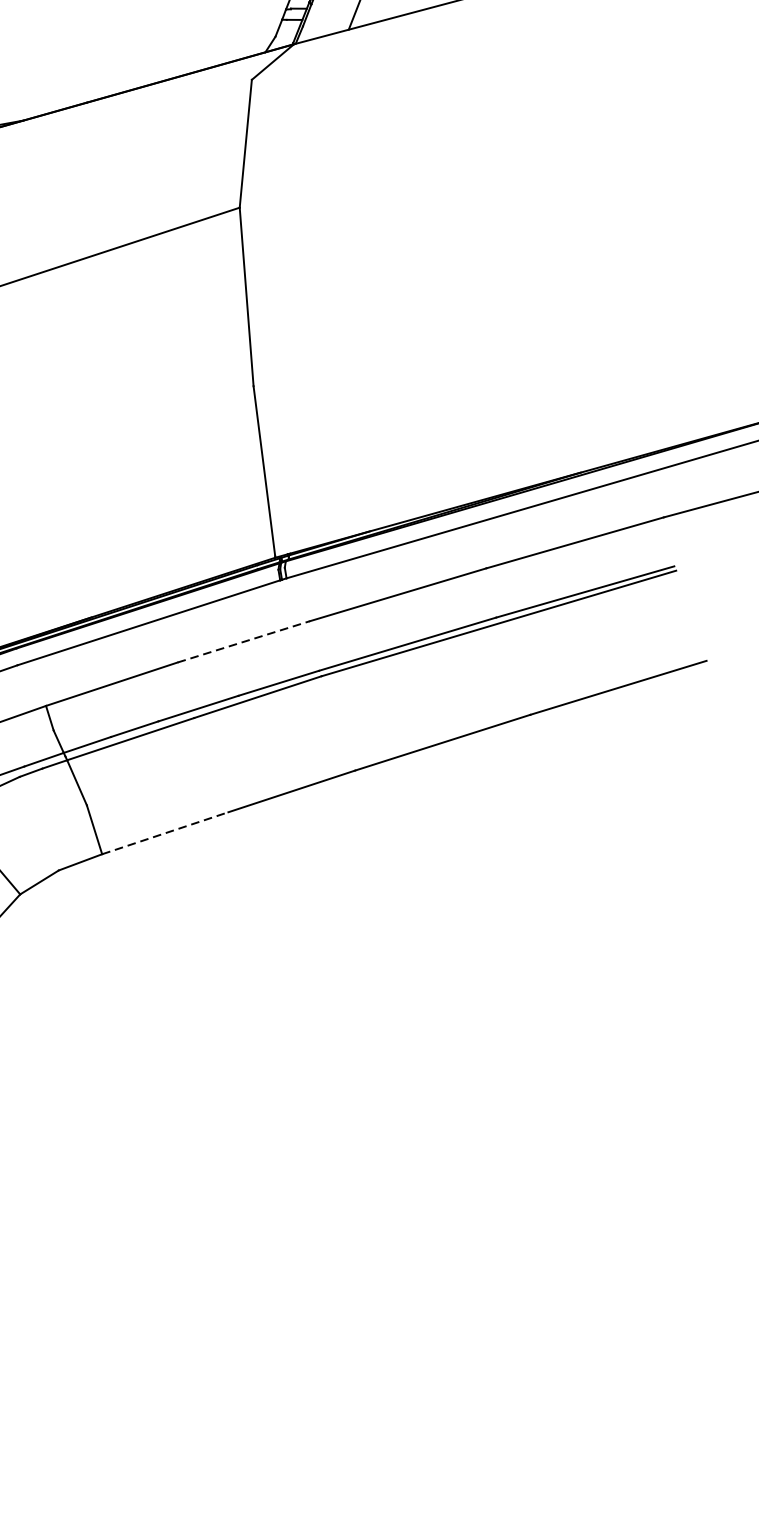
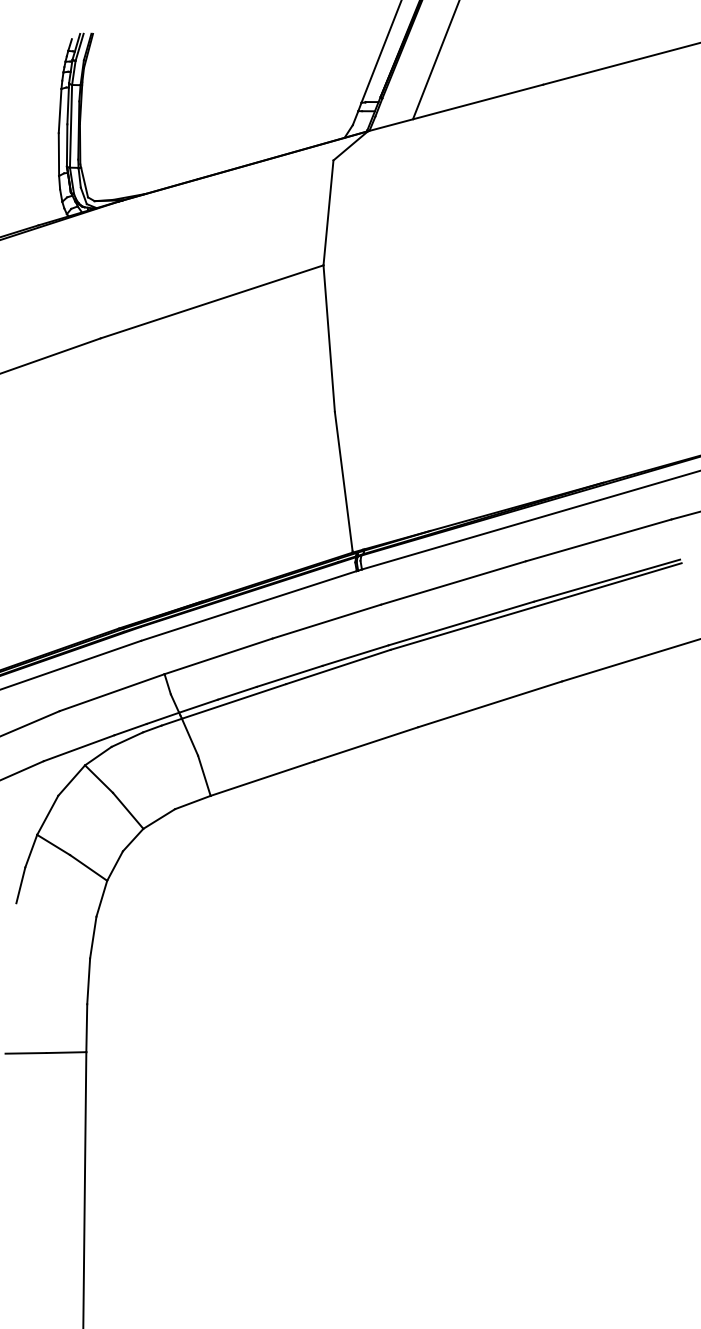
line: (243, 641) -> (326, 621), dashed -> solid
line: (165, 833) -> (262, 778), dashed -> solid

